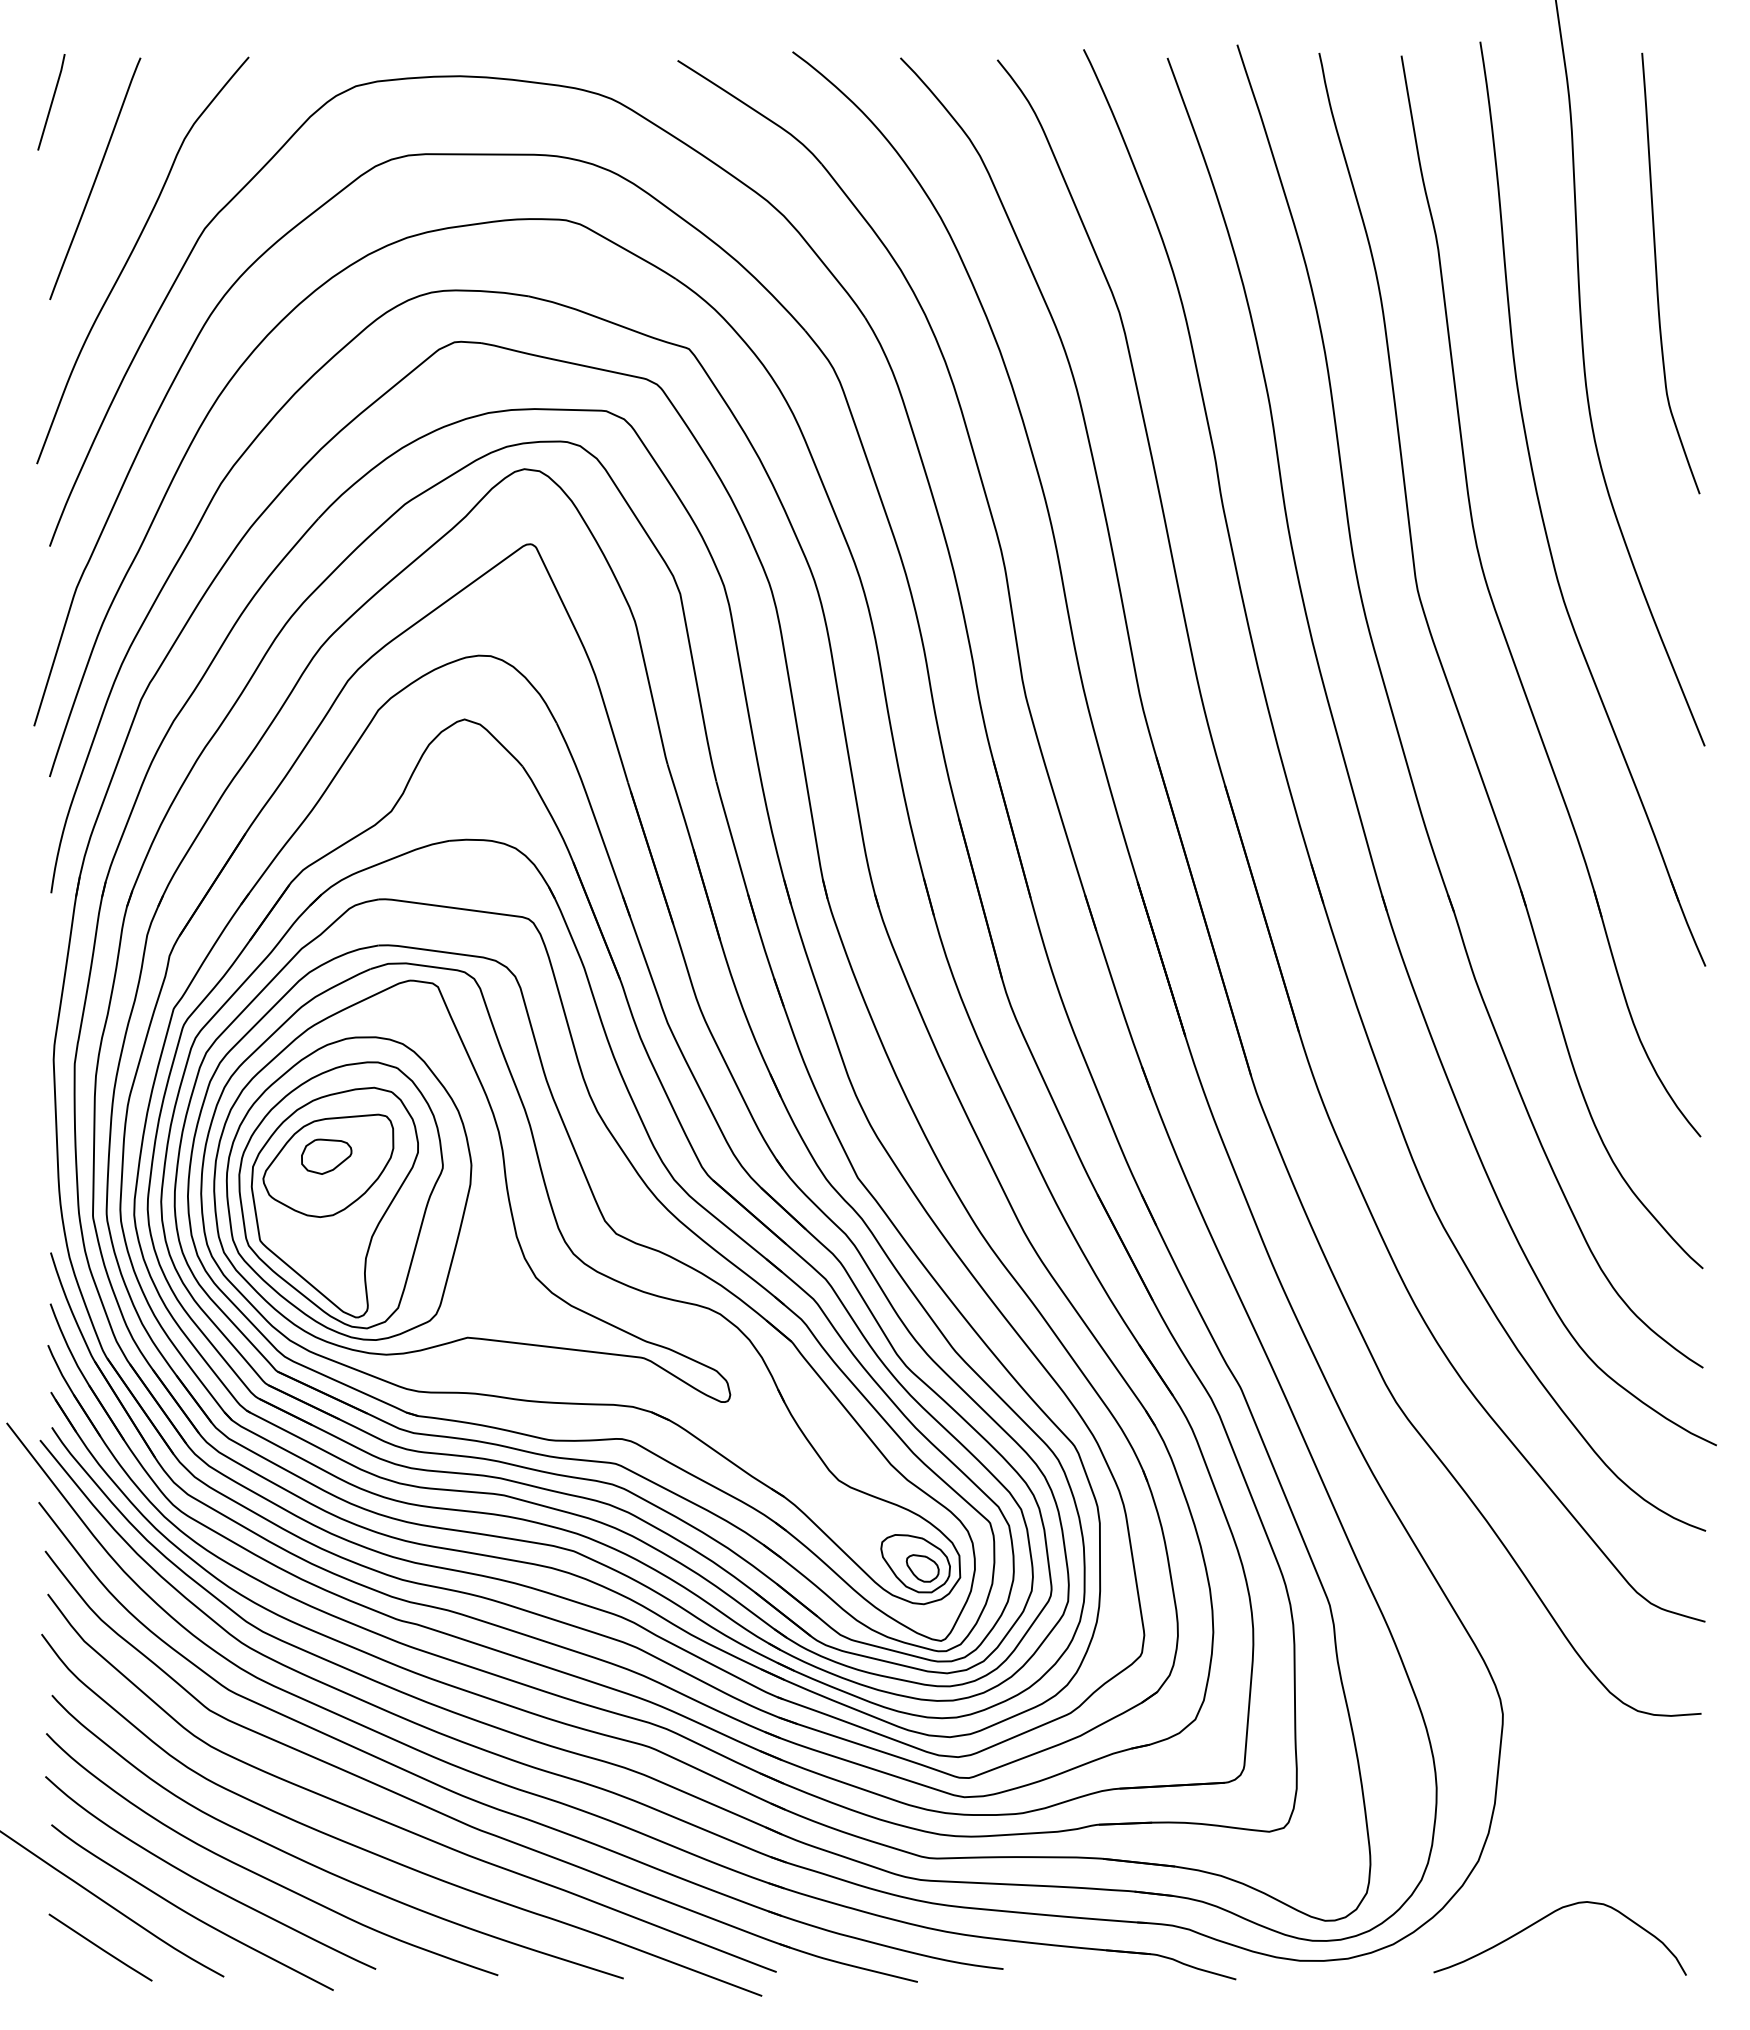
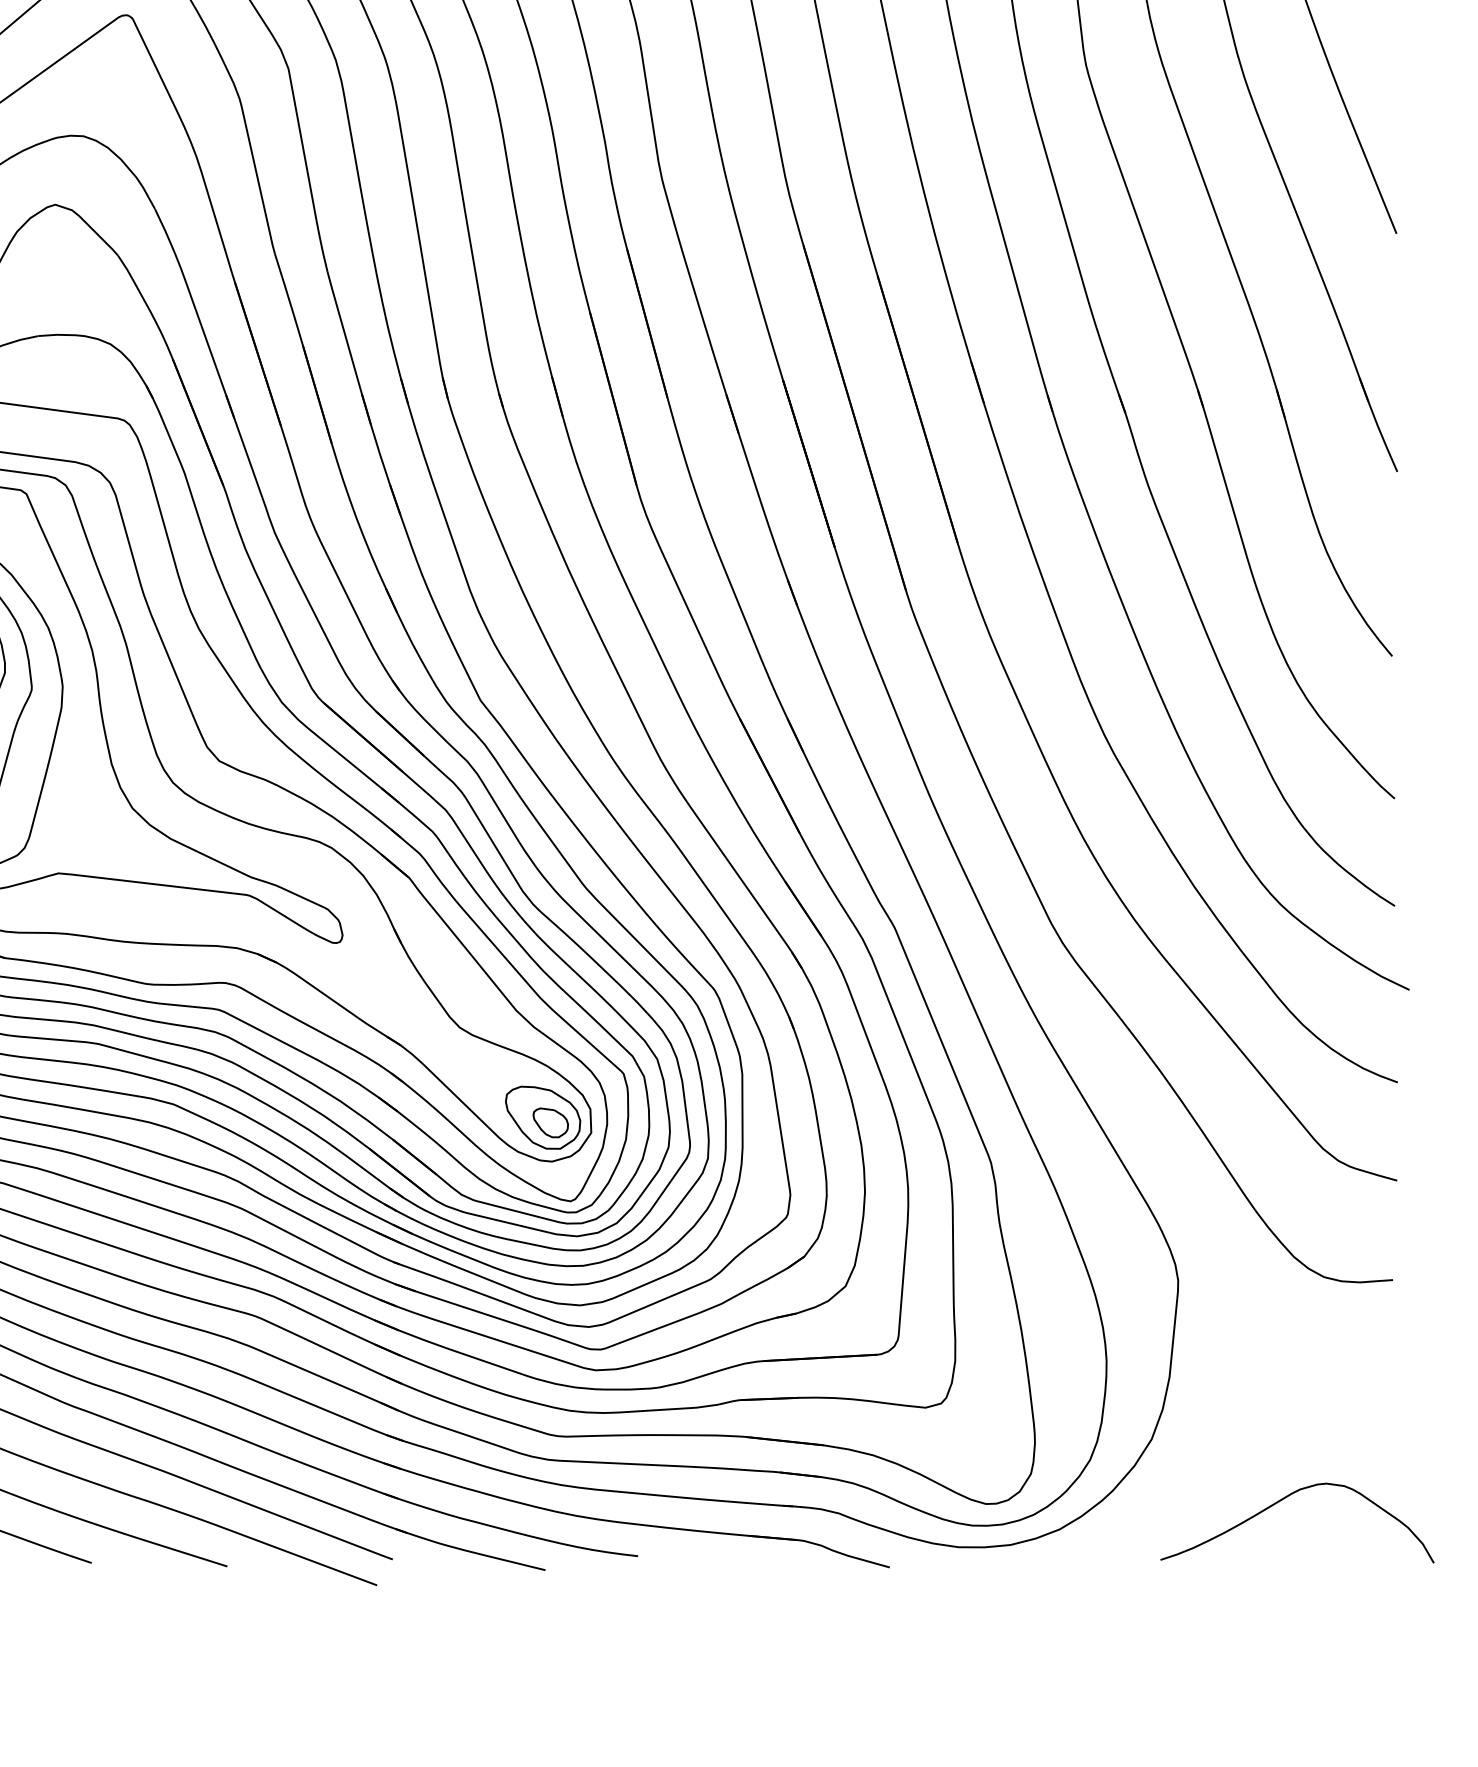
curve: (1548, 1916) -> (1284, 1499), moved

